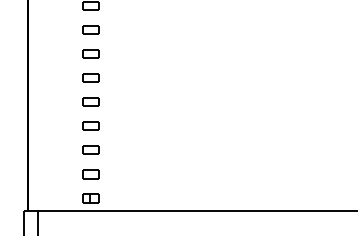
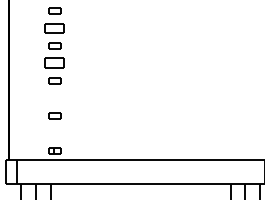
part: (90, 29) -> (54, 28), size x1.6
part: (90, 77) -> (54, 63), size x1.6
part: (90, 126) -> (54, 98), removed
part: (90, 173) -> (54, 132), removed

